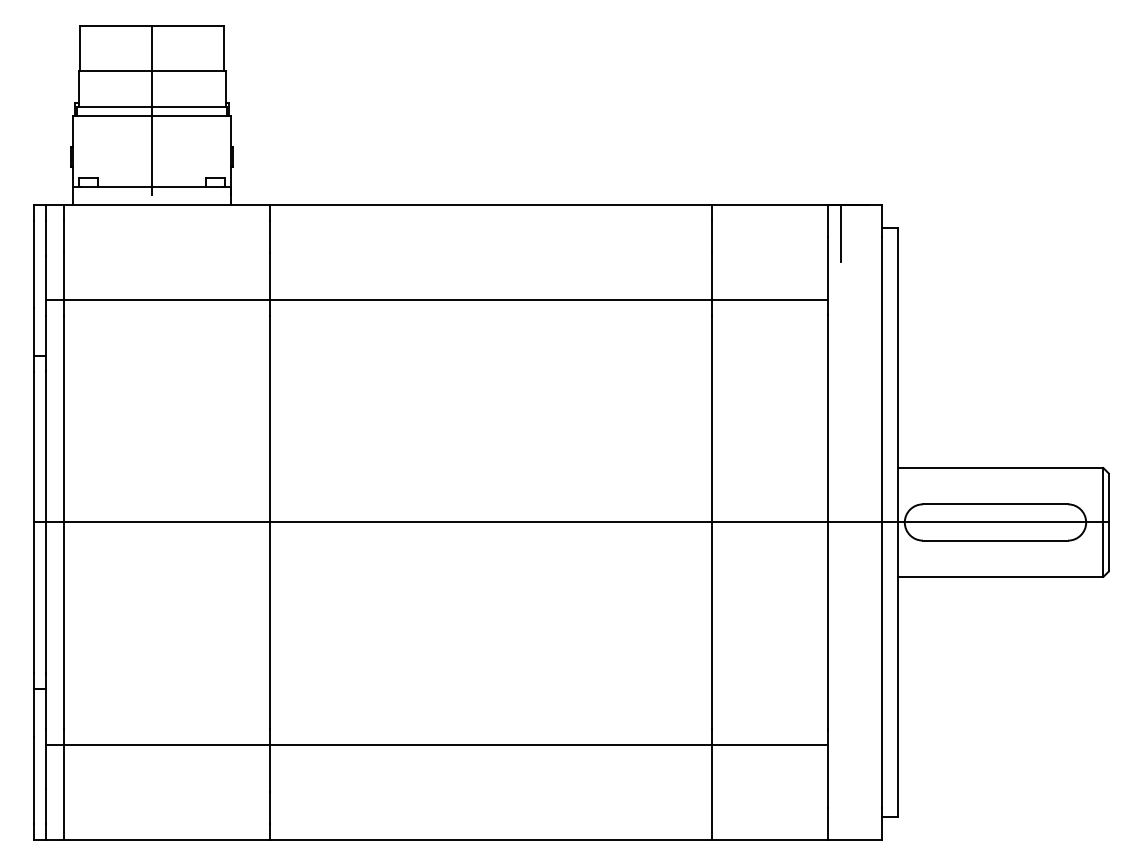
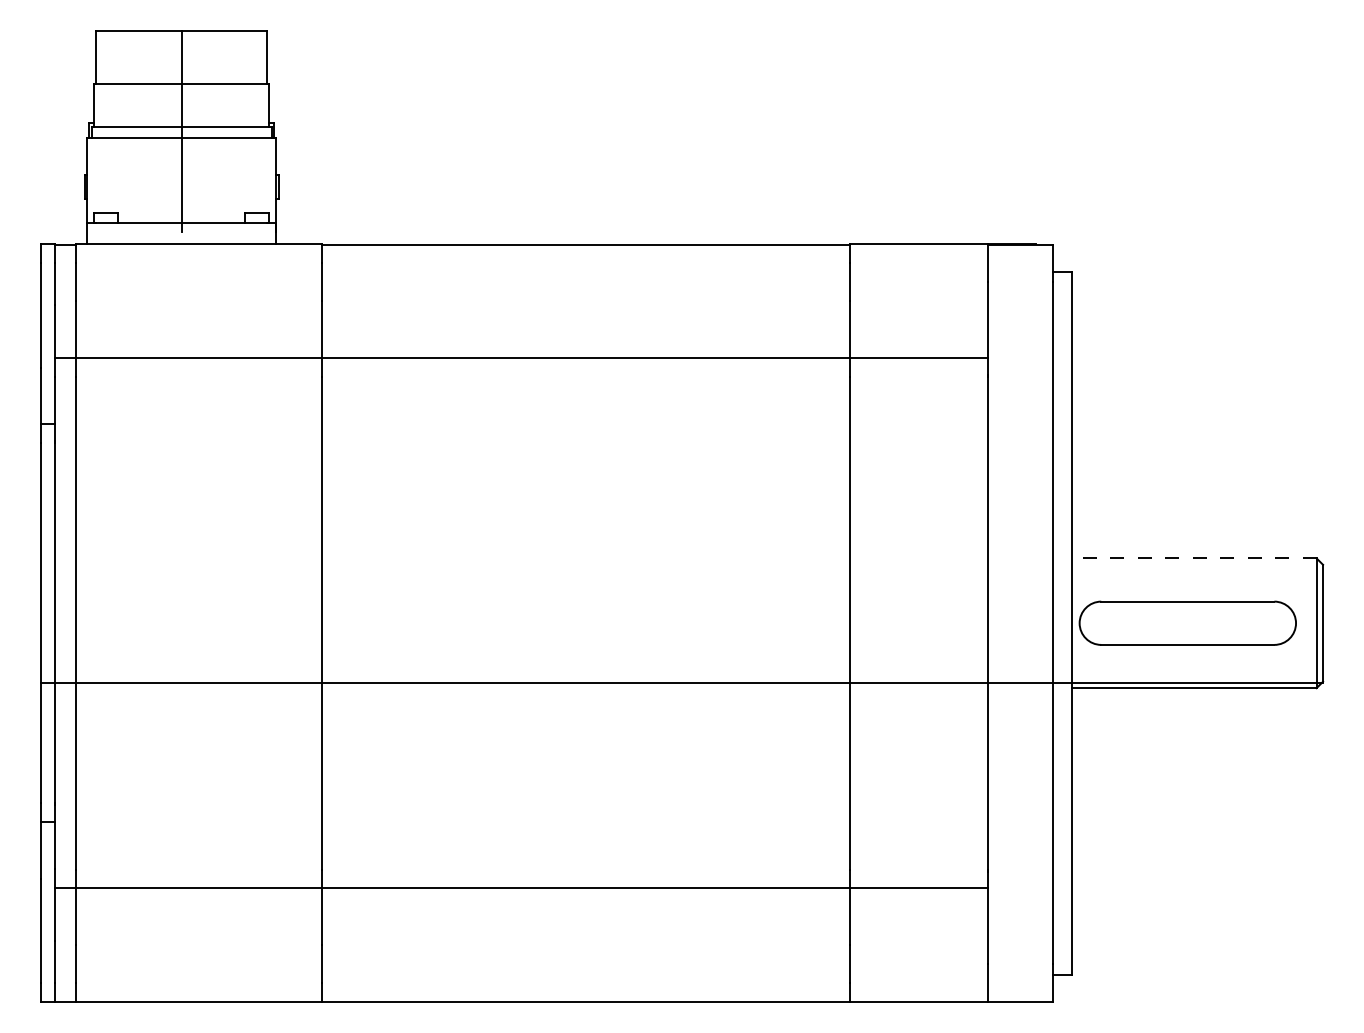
line: (840, 233) -> (1003, 278), removed
line: (1001, 468) -> (1194, 558), solid -> dashed
line: (571, 522) -> (681, 683), moved

